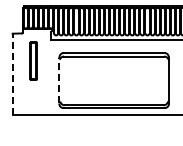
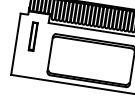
line: (12, 74) -> (15, 44), dashed -> solid
line: (59, 80) -> (50, 54), dashed -> solid

